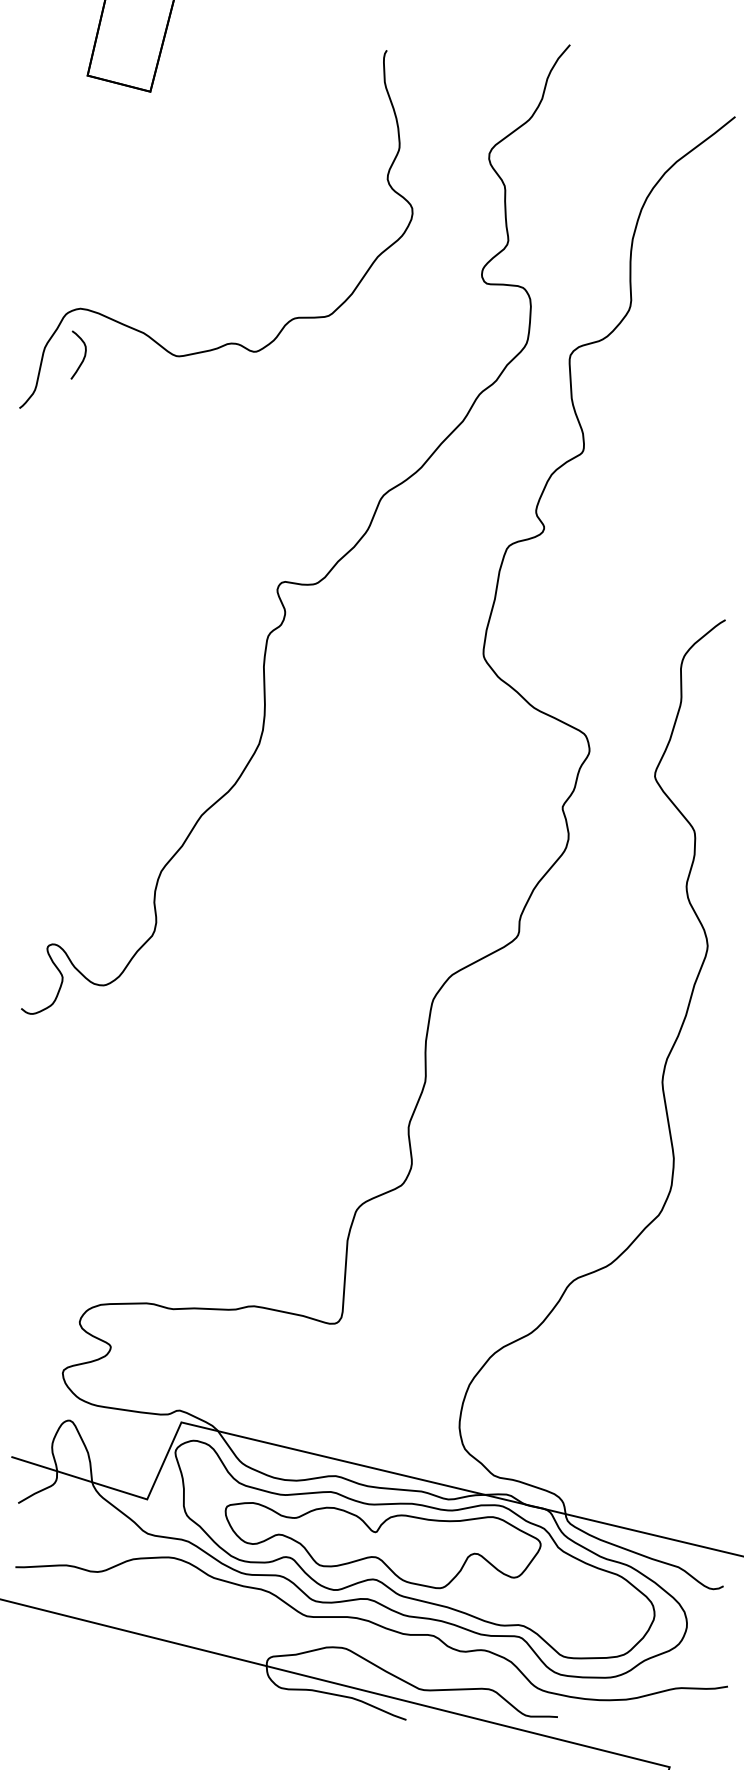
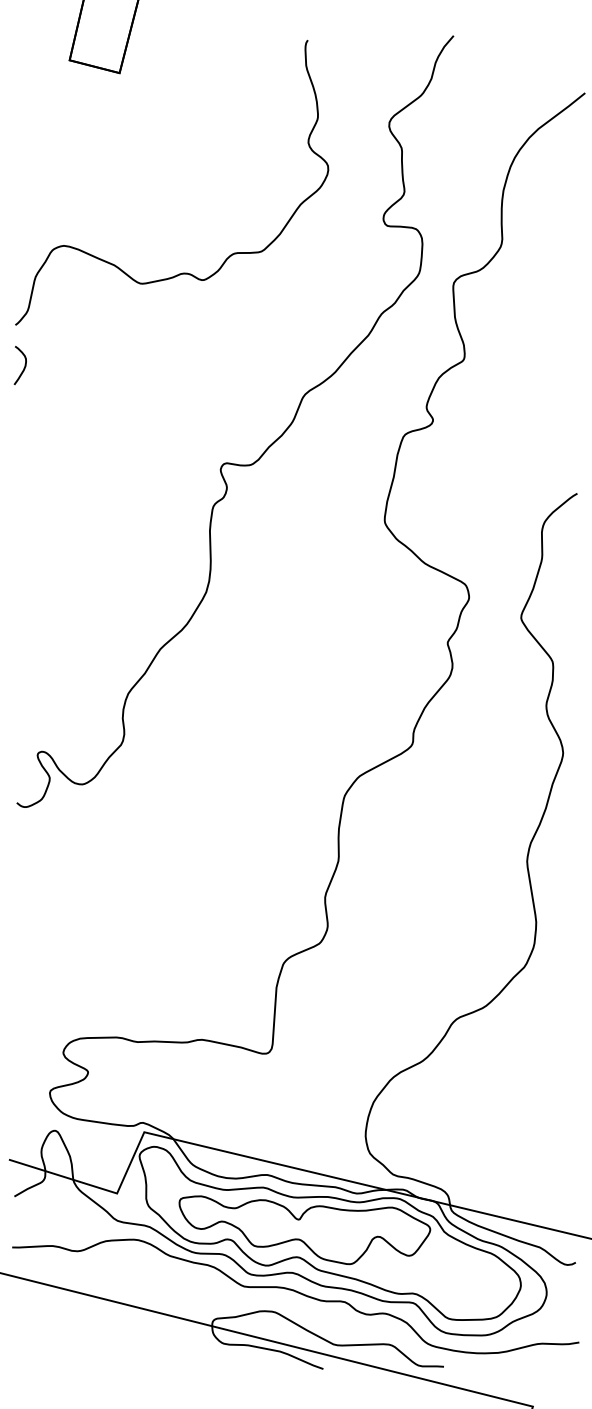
curve: (83, 356) -> (24, 366), moved

